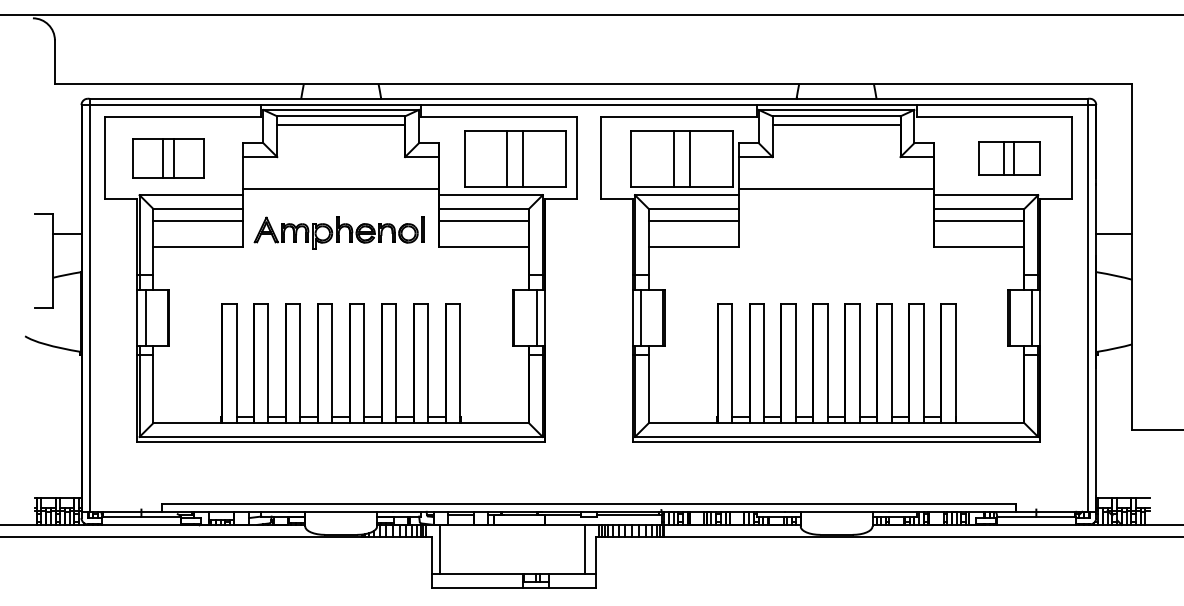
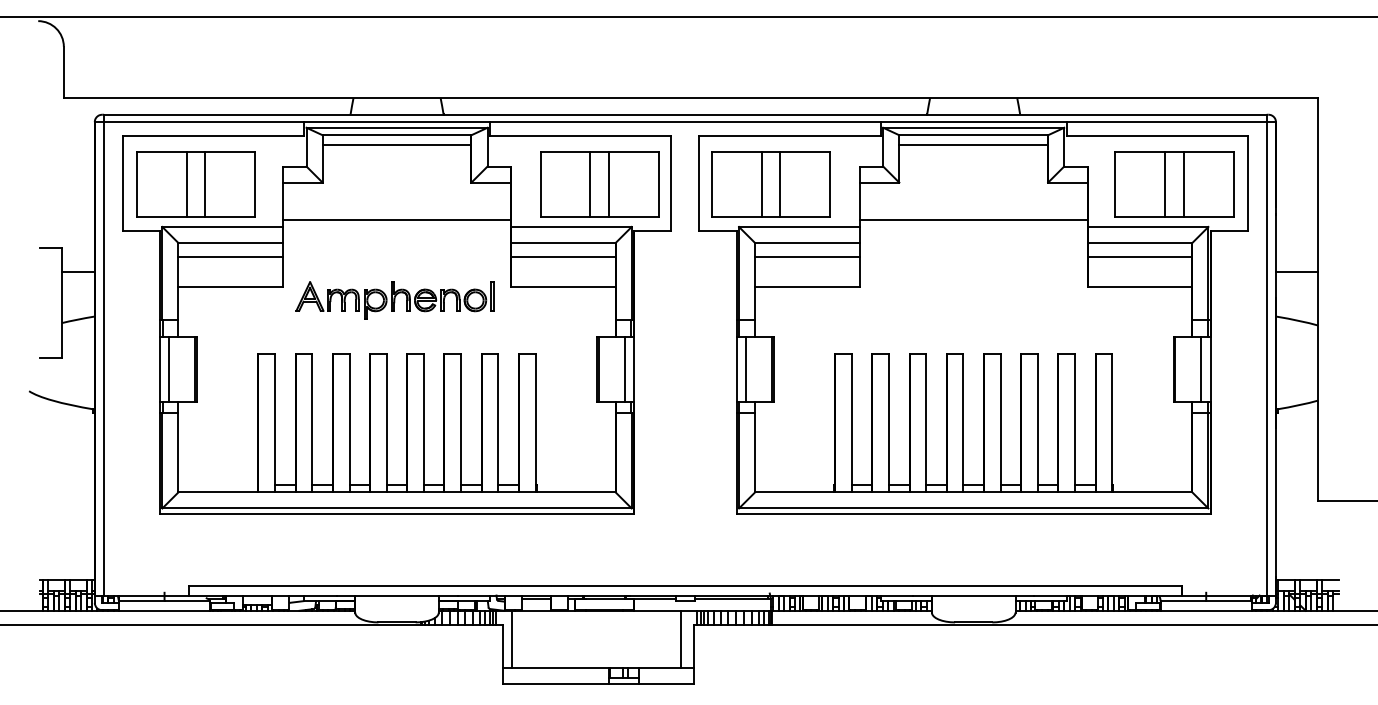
part: (168, 158) -> (195, 184), size x1.43
part: (681, 158) -> (770, 184), moved
part: (1009, 158) -> (1174, 184), size x1.67
part: (338, 233) -> (394, 300), moved

